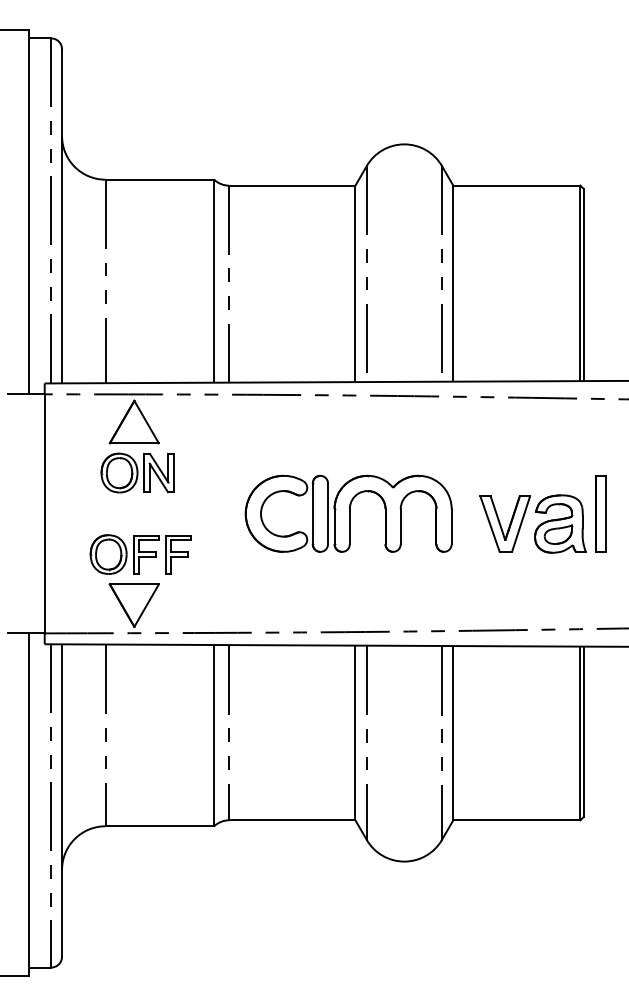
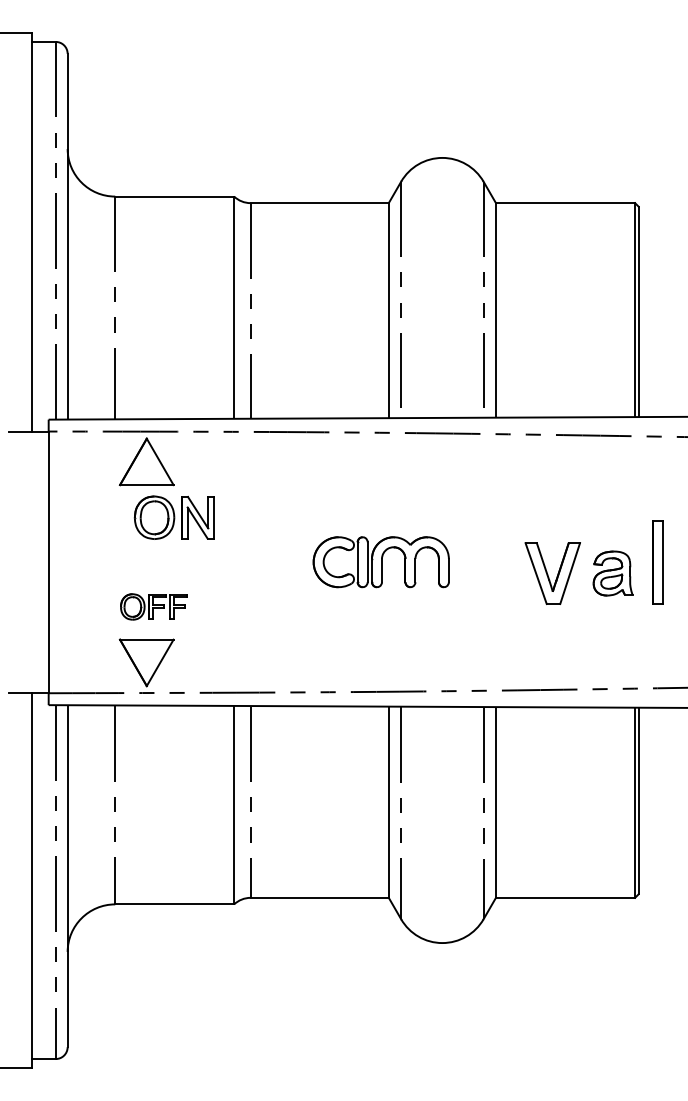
part: (136, 472) -> (173, 517), moved
part: (347, 513) -> (380, 561), size x0.6
part: (559, 524) -> (612, 573), size x0.7
part: (140, 554) -> (153, 606), size x0.6

